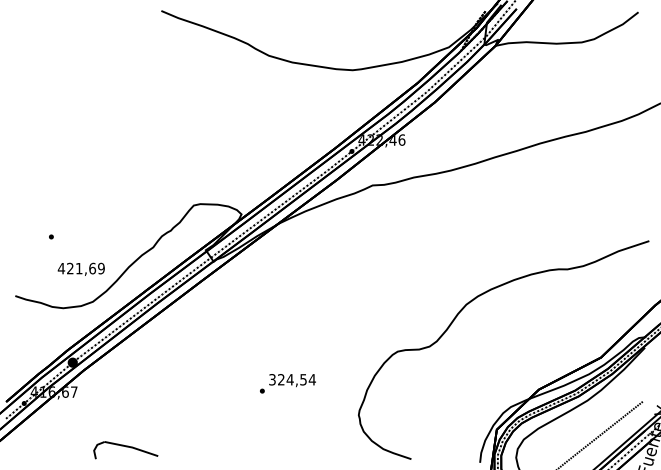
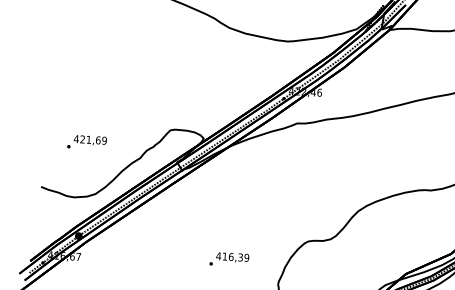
text: (80, 268) -> (89, 139), moved
text: (291, 379) -> (232, 256), 324,54 -> 416,39

